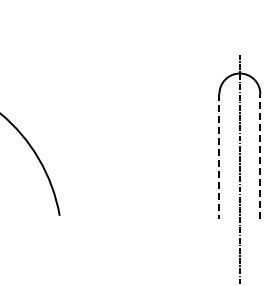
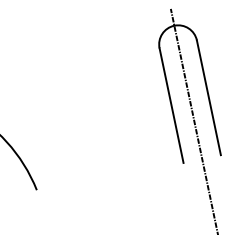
line: (219, 156) -> (171, 105), dashed -> solid
line: (260, 156) -> (209, 97), dashed -> solid

